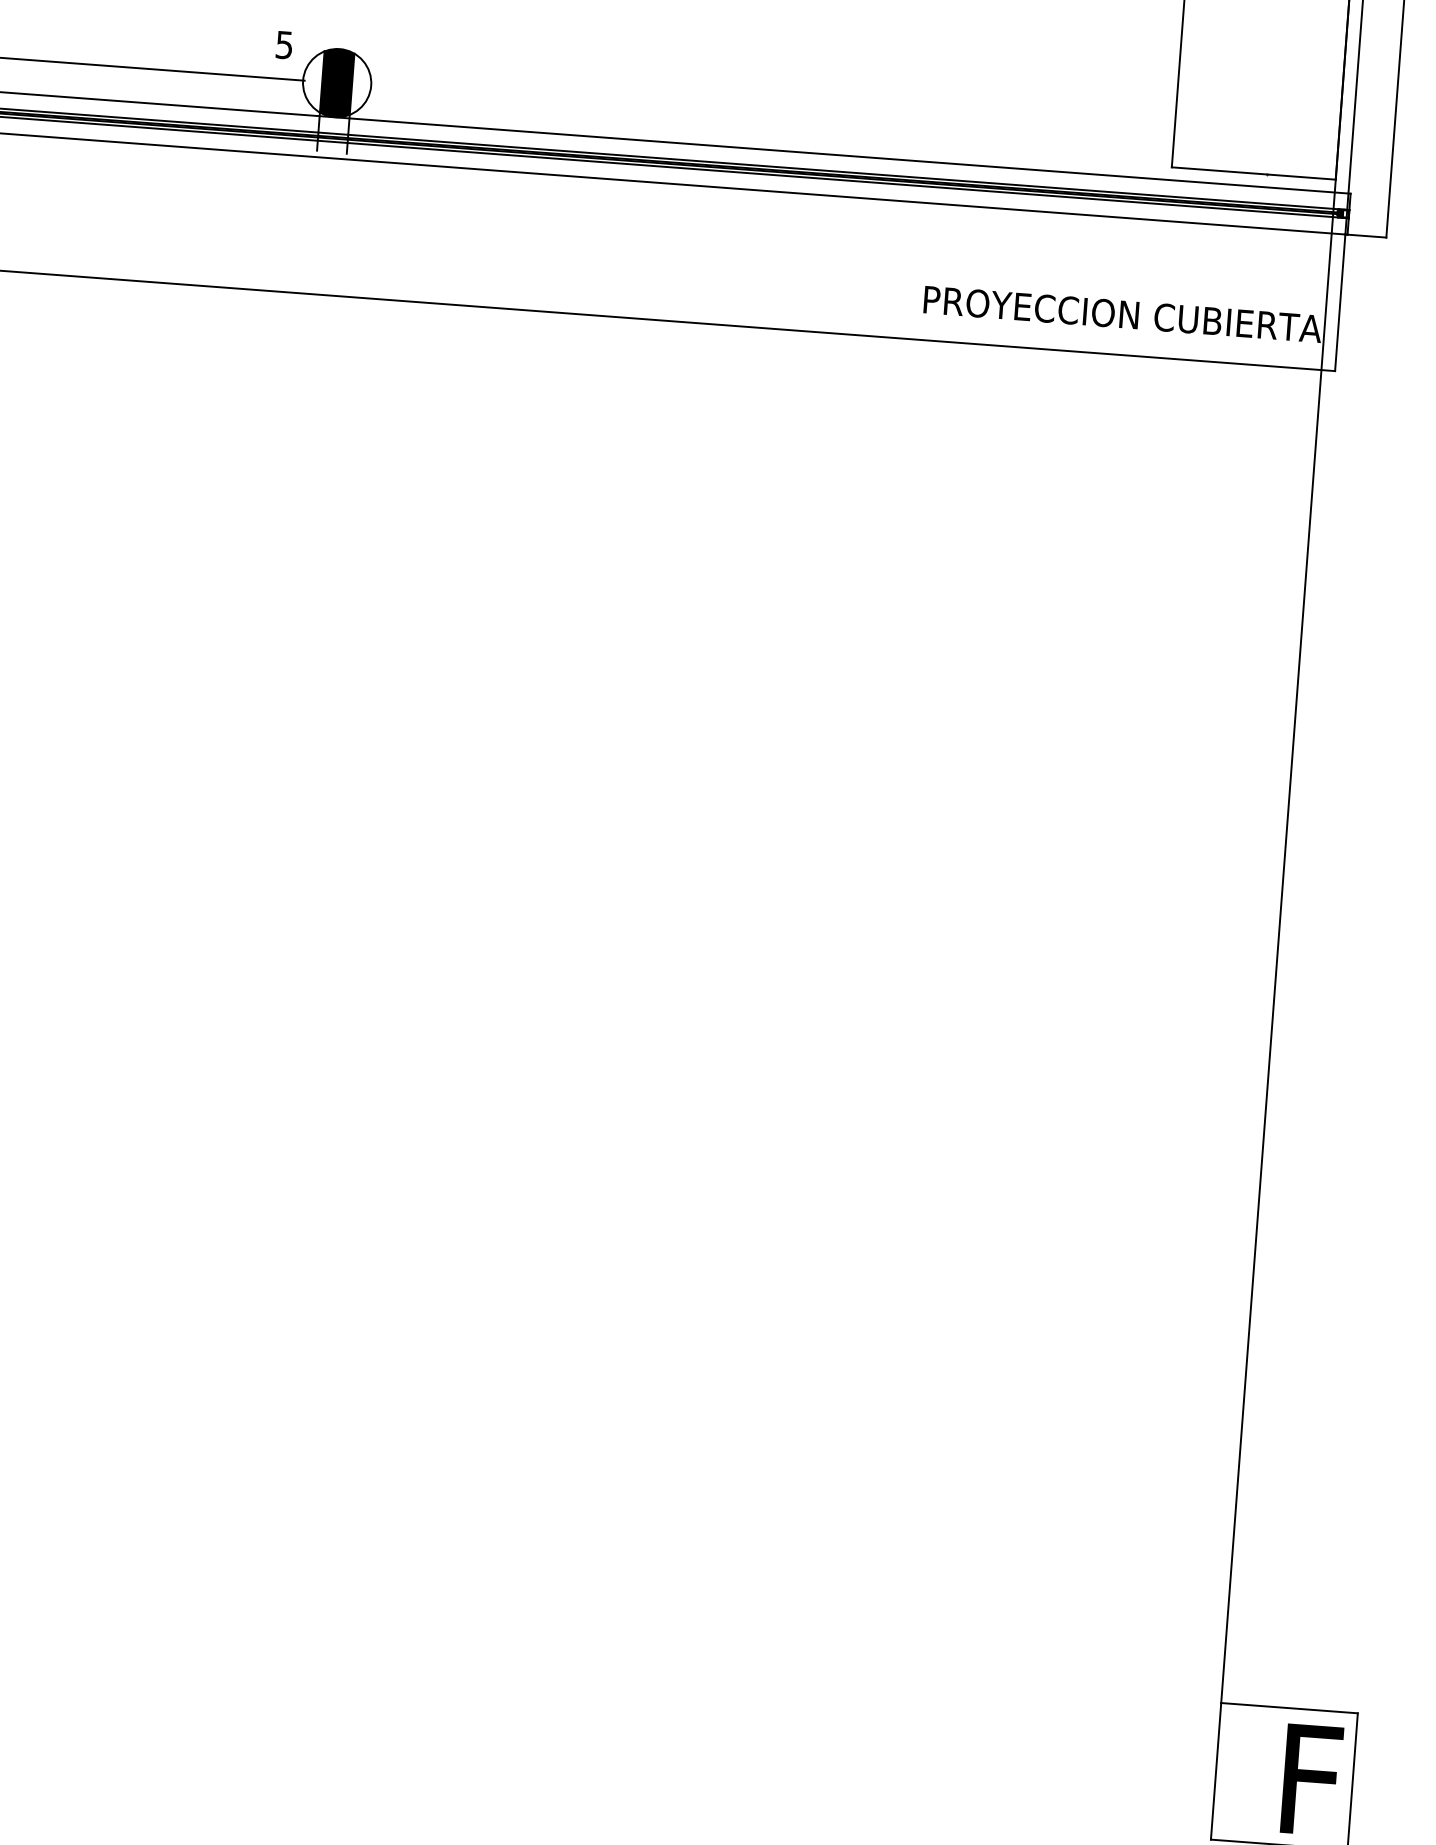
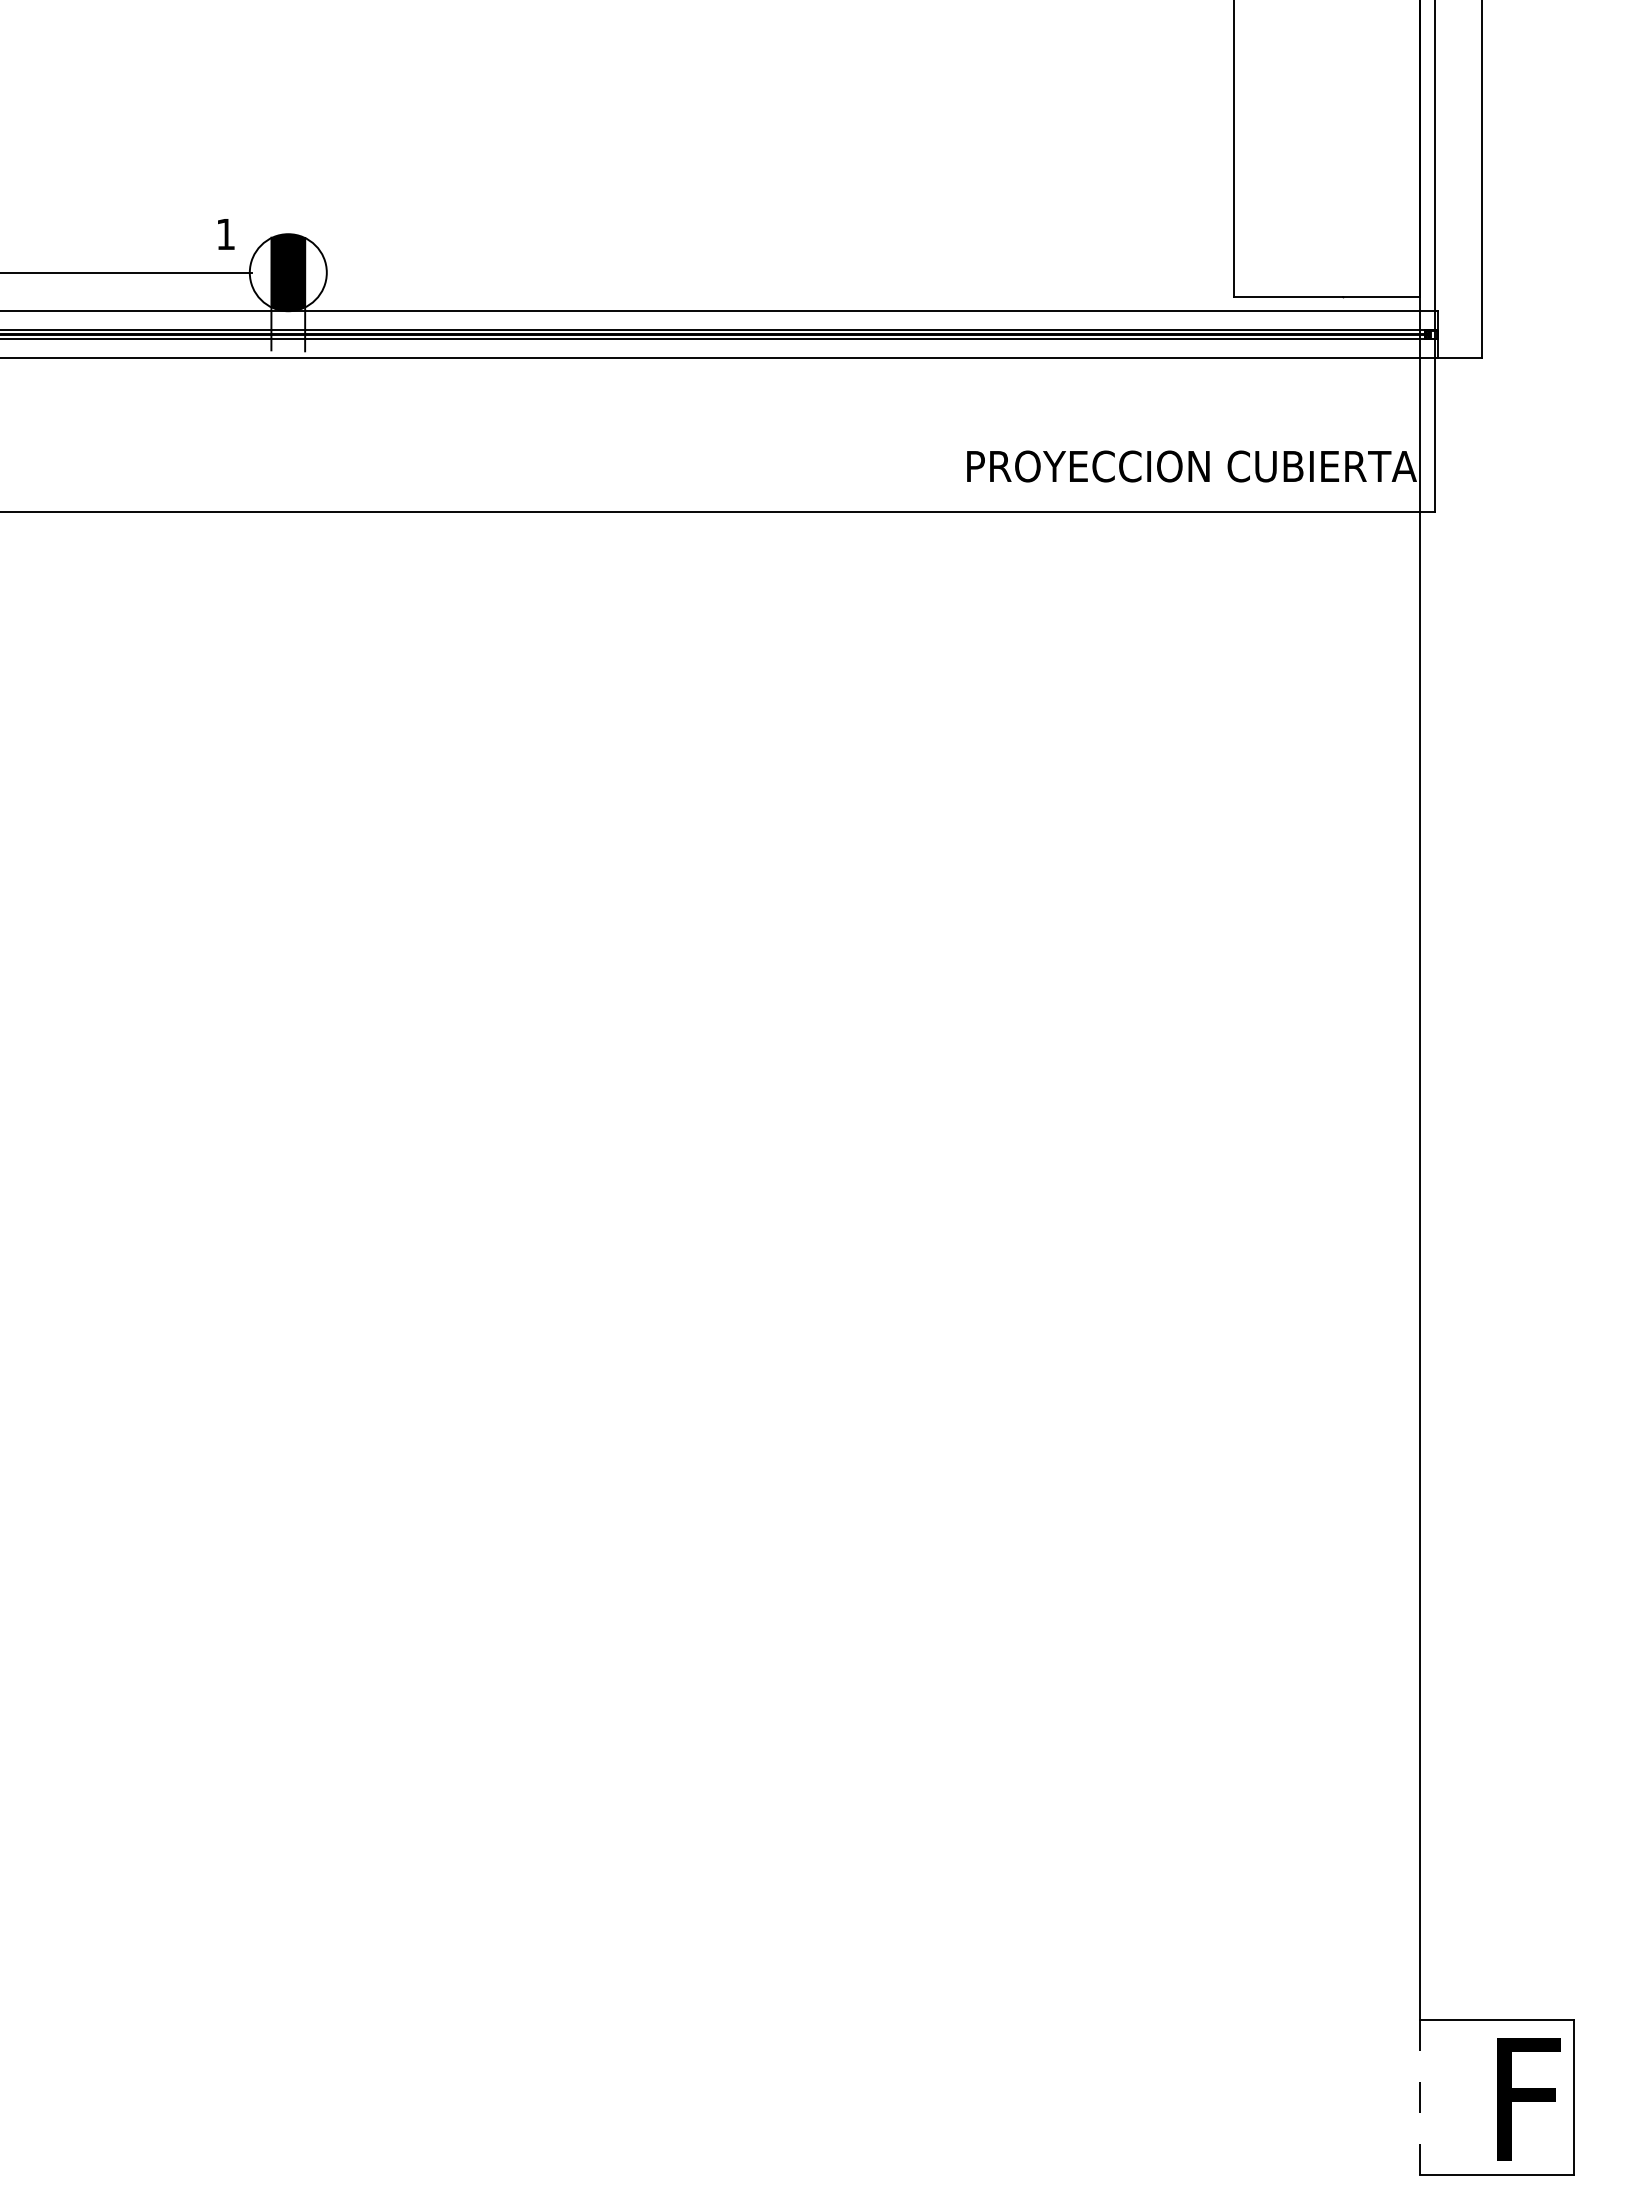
text: (284, 45) -> (225, 234), 5 -> 1
line: (1215, 1772) -> (1419, 2098), solid -> dashed

